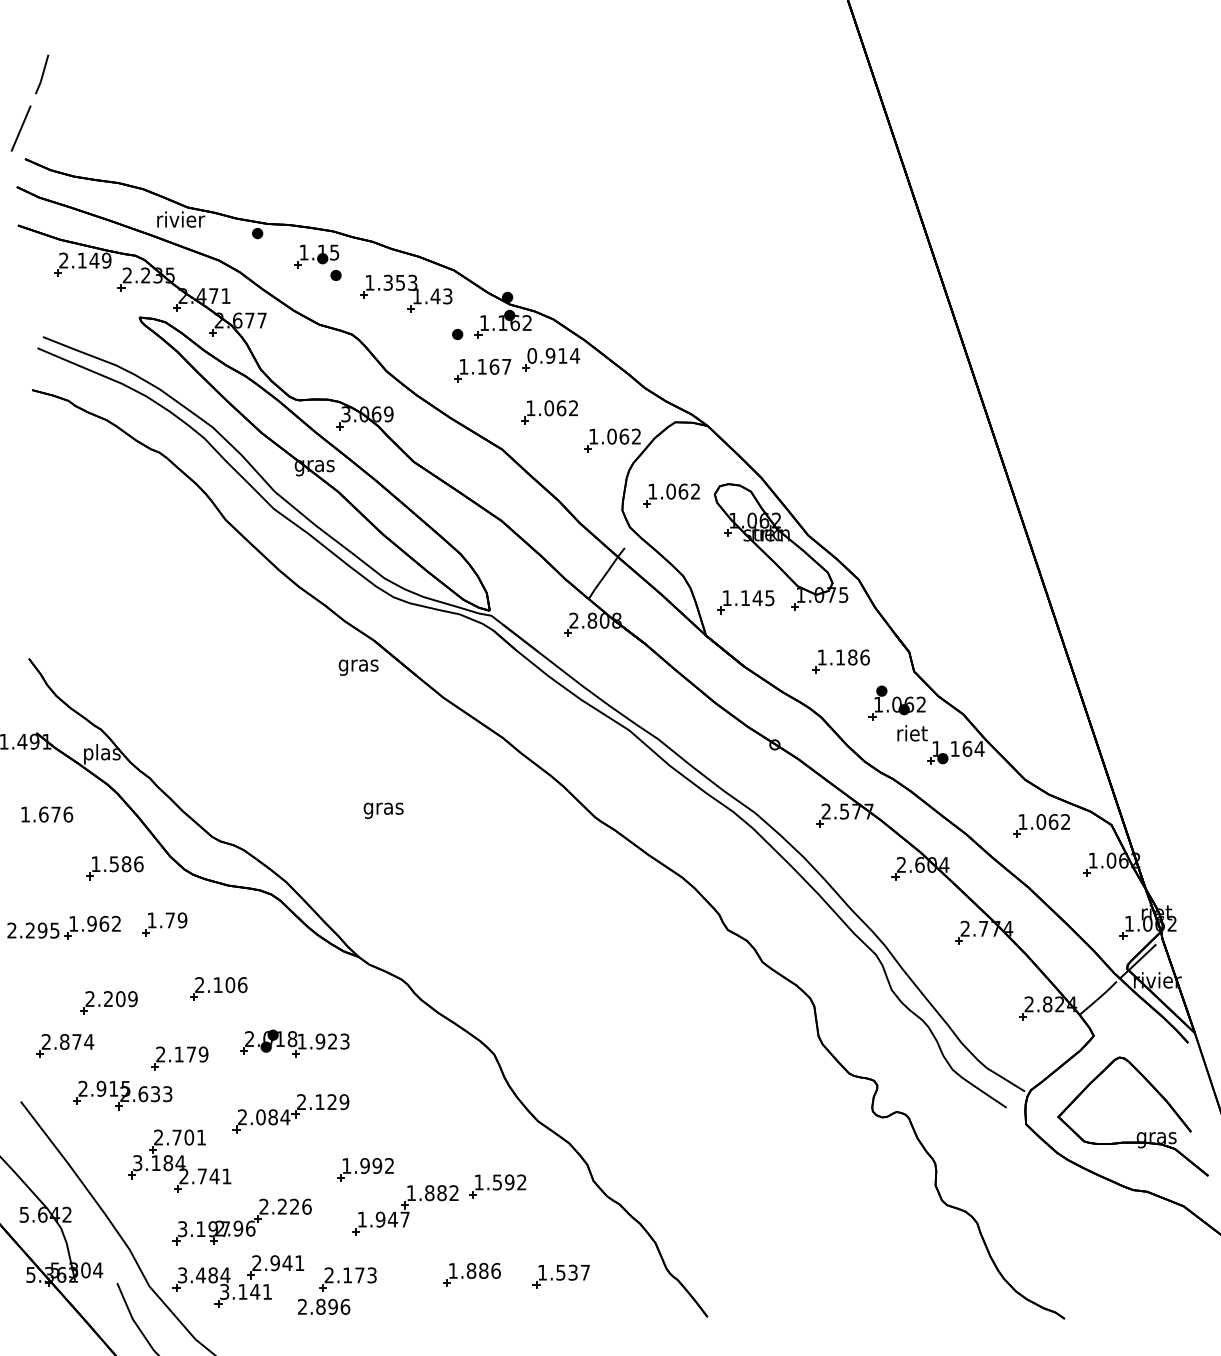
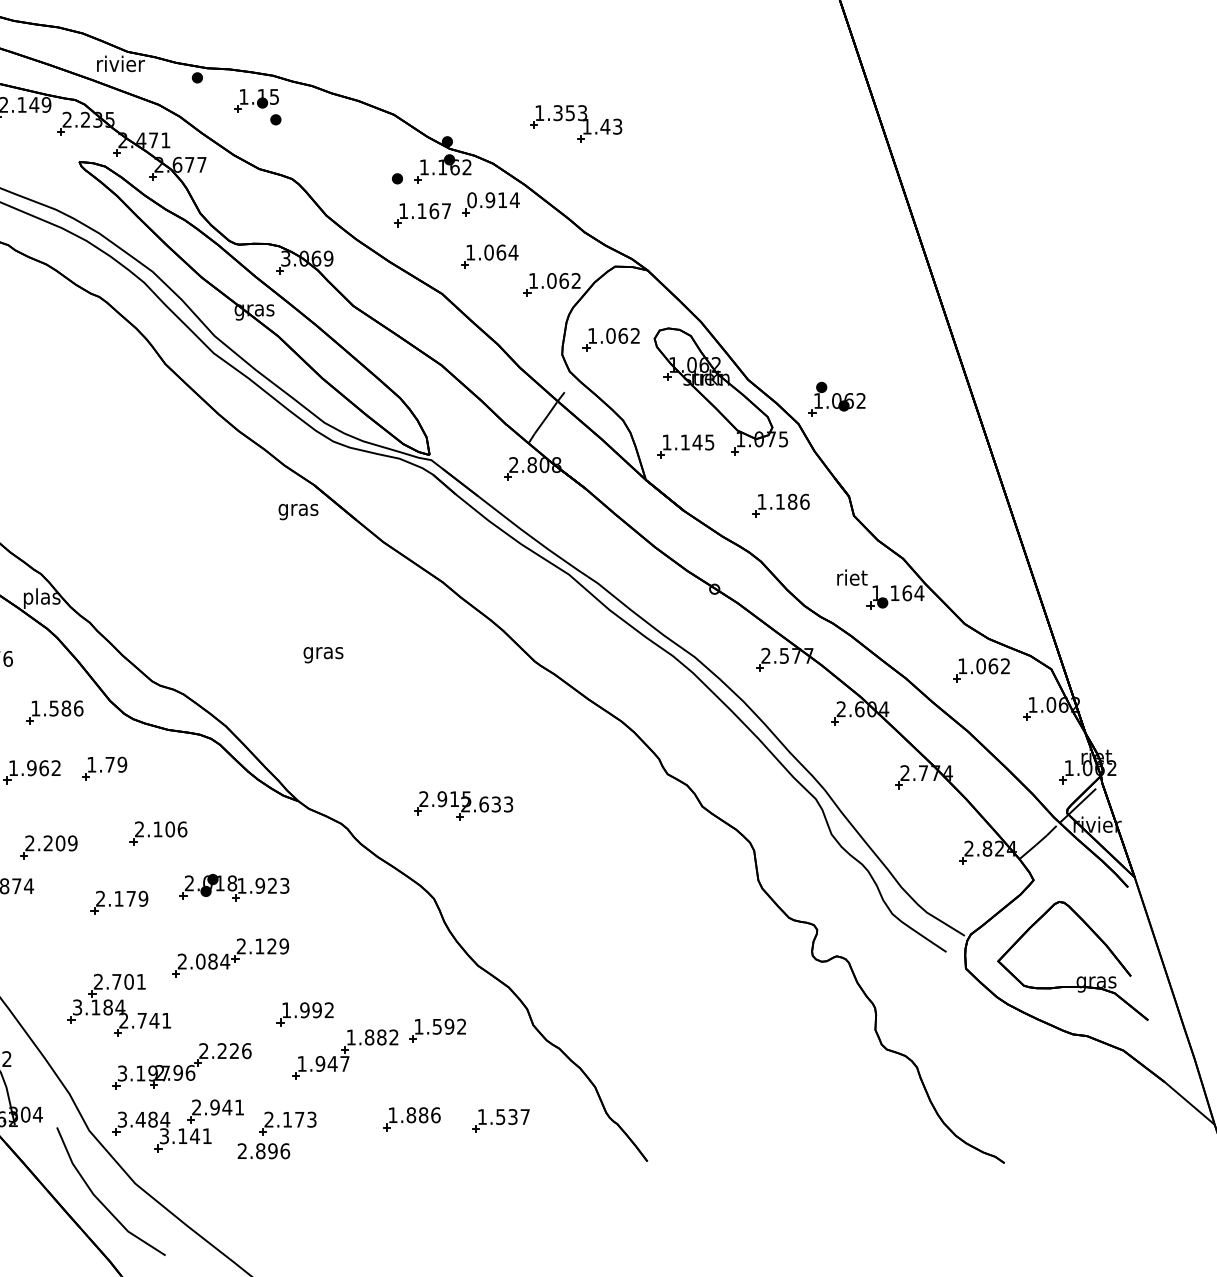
part: (406, 293) -> (576, 123), moved
text: (573, 408) -> (513, 252), 1.062 -> 1.064
part: (896, 702) -> (836, 398), moved
part: (122, 1095) -> (463, 805), moved

